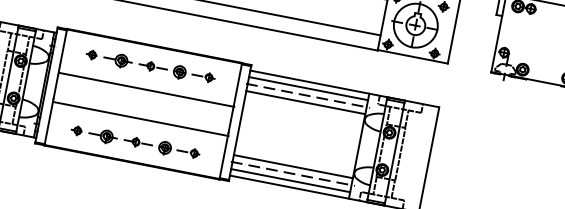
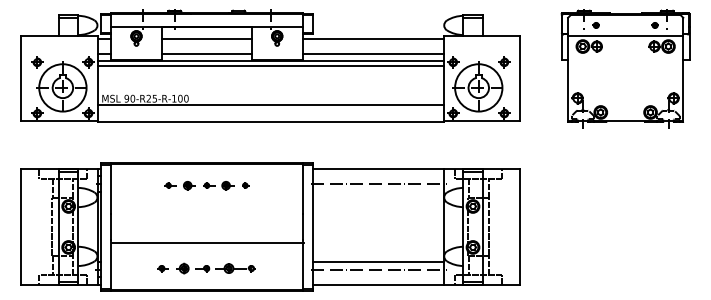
part: (150, 66) -> (206, 185), size x0.6
line: (308, 88) -> (378, 176), removed
line: (146, 90) -> (207, 211), removed
line: (306, 102) -> (378, 191), removed
part: (134, 141) -> (205, 268), size x0.7
line: (290, 180) -> (378, 277), removed

